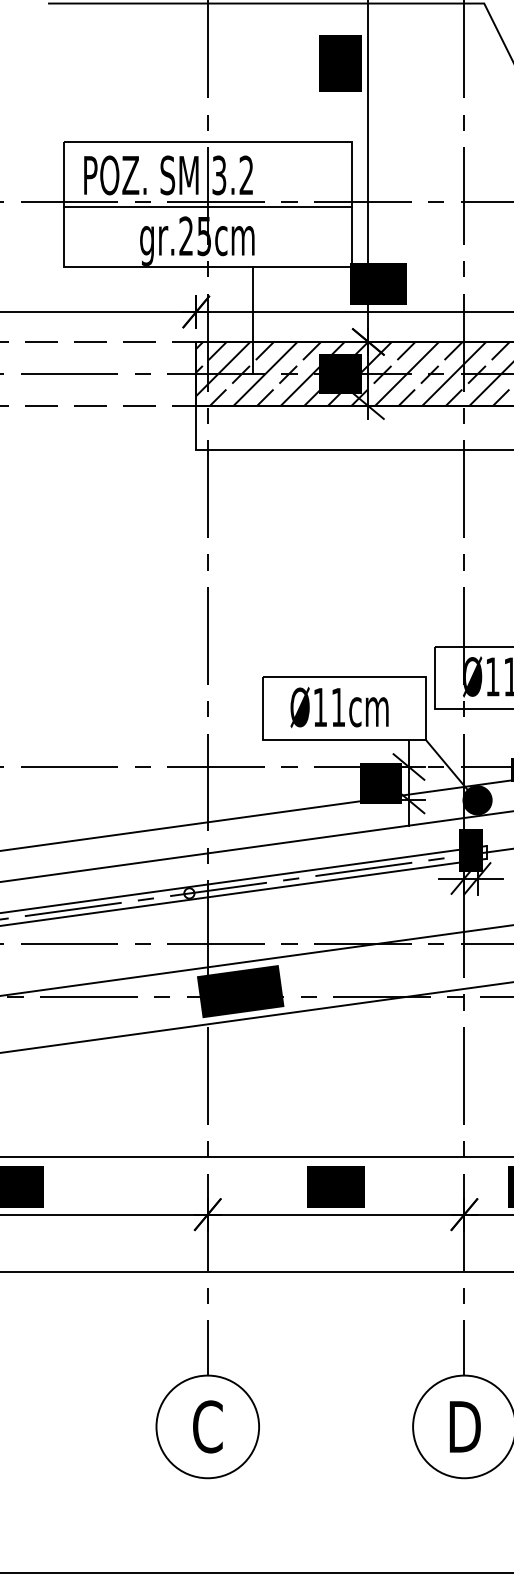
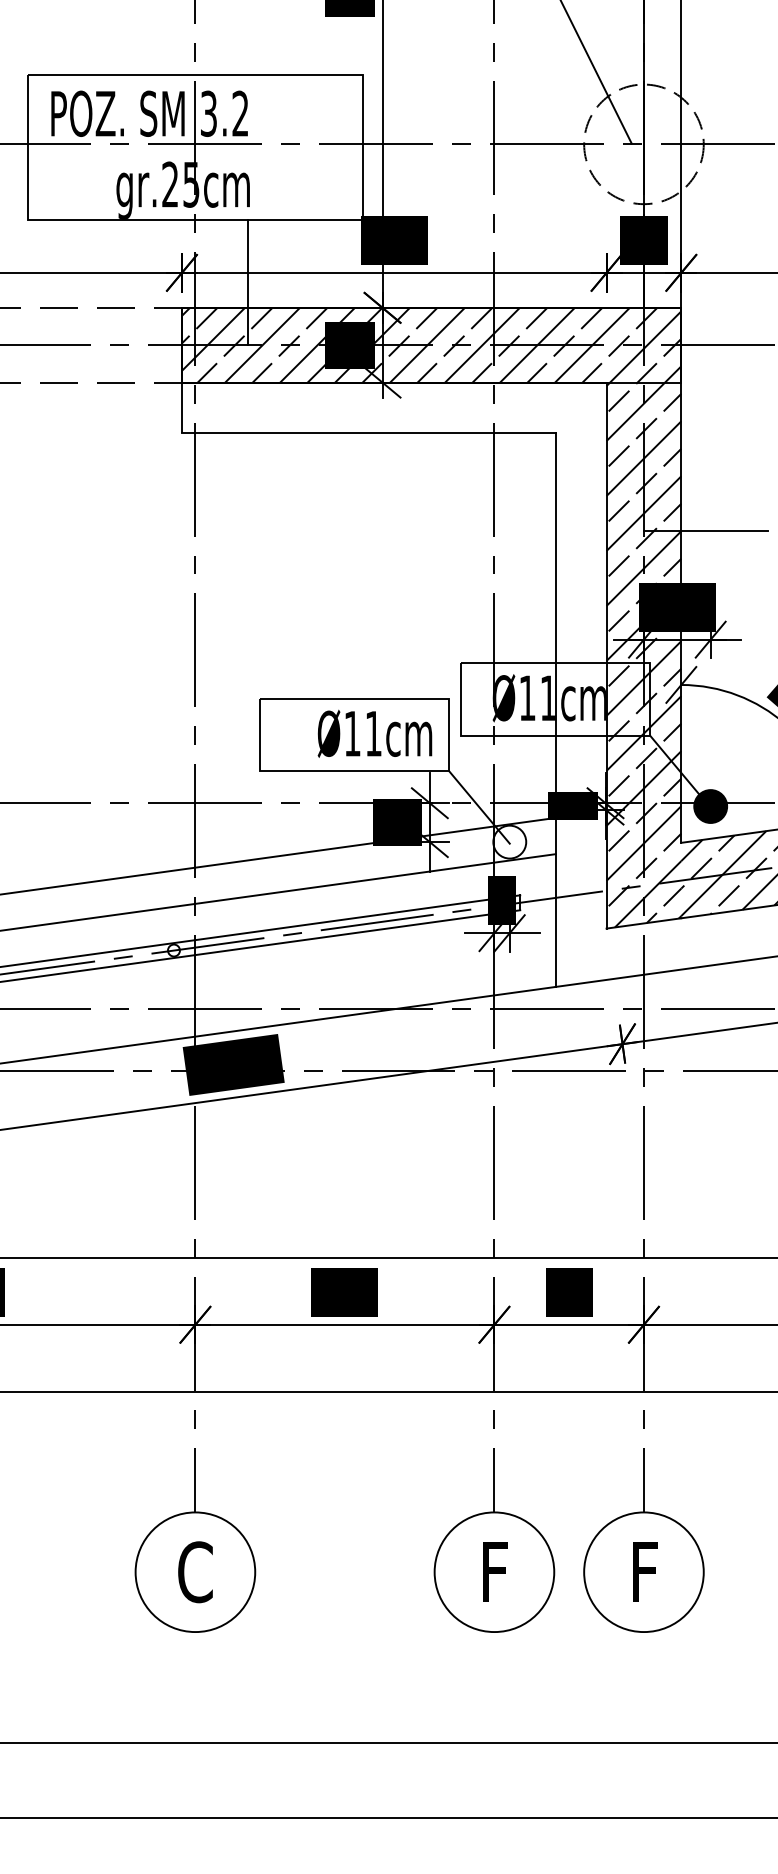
line: (207, 206) -> (194, 150), removed
text: (339, 707) -> (374, 733), moved
fill: (477, 799) -> (509, 841), removed
text: (465, 1427) -> (495, 1572), D -> F

